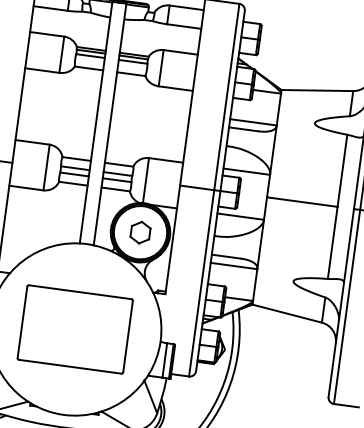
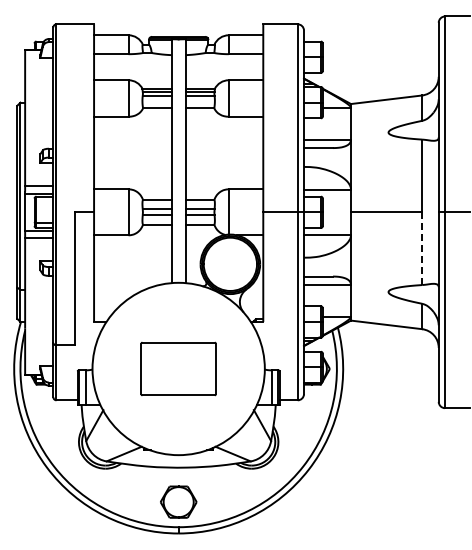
part: (140, 232) -> (230, 264), removed
line: (332, 243) -> (422, 249), solid -> dashed
part: (75, 328) -> (178, 368), size x0.7

